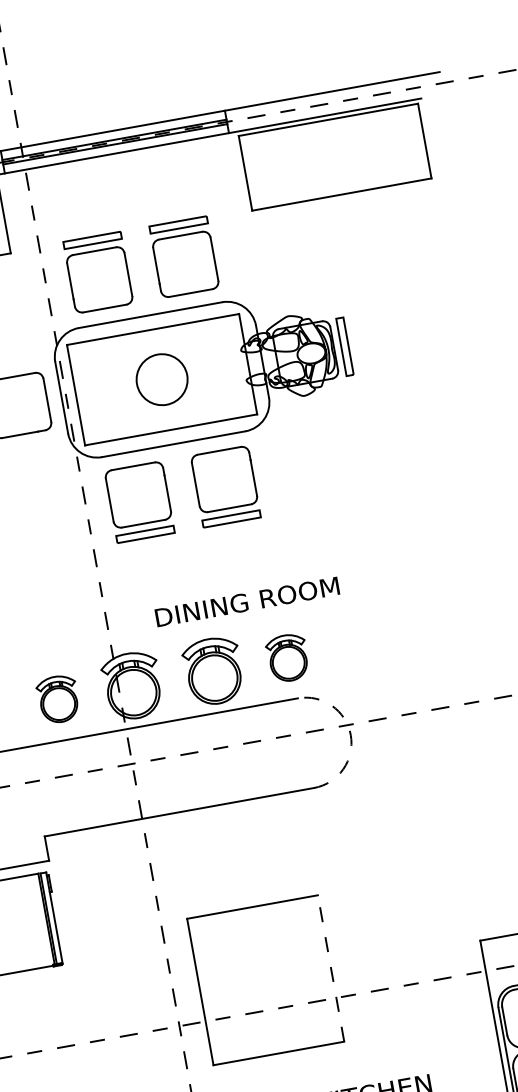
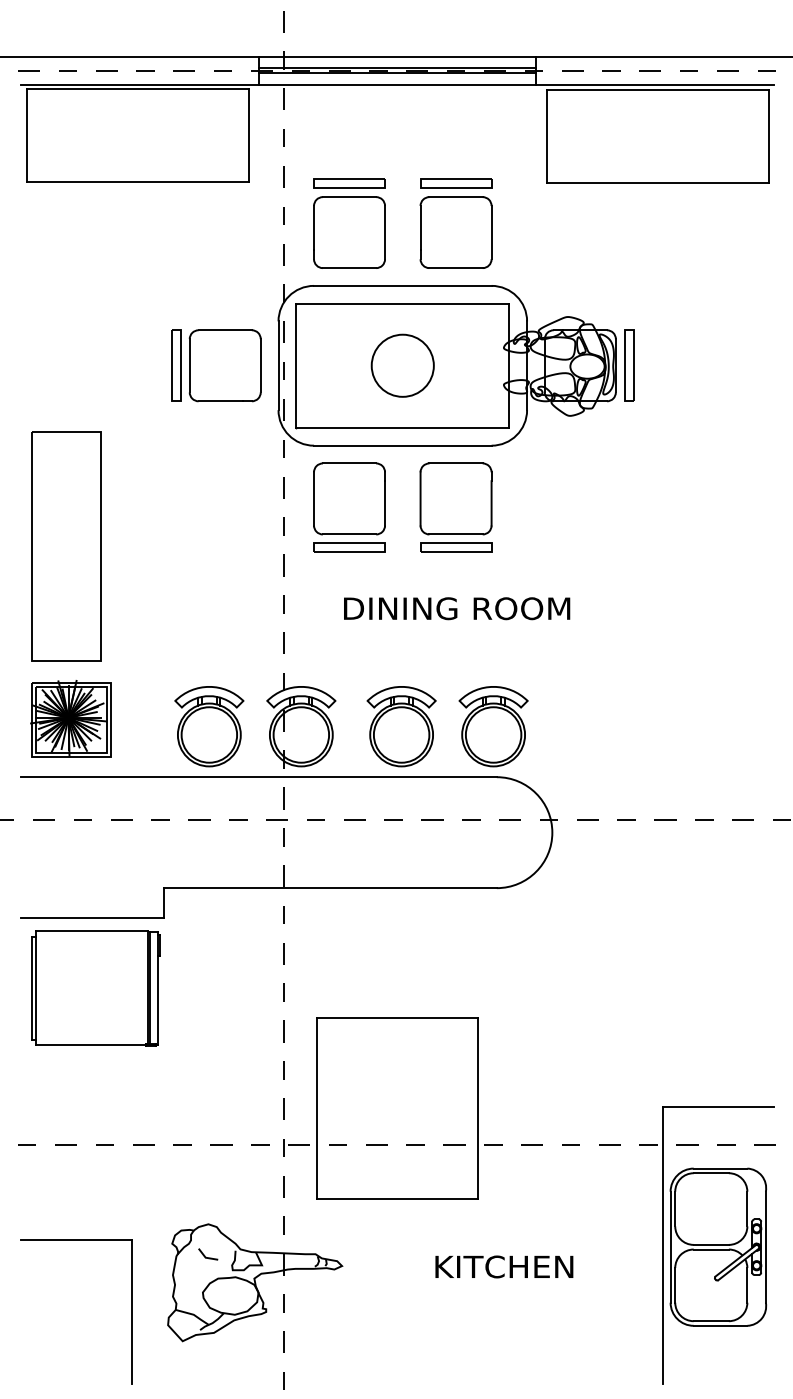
text: (247, 601) -> (457, 608), moved
part: (287, 657) -> (493, 726), size x1.43
part: (58, 699) -> (209, 726), size x1.43
arc: (350, 734) -> (552, 832), dashed -> solid
line: (331, 968) -> (478, 1108), dashed -> solid

